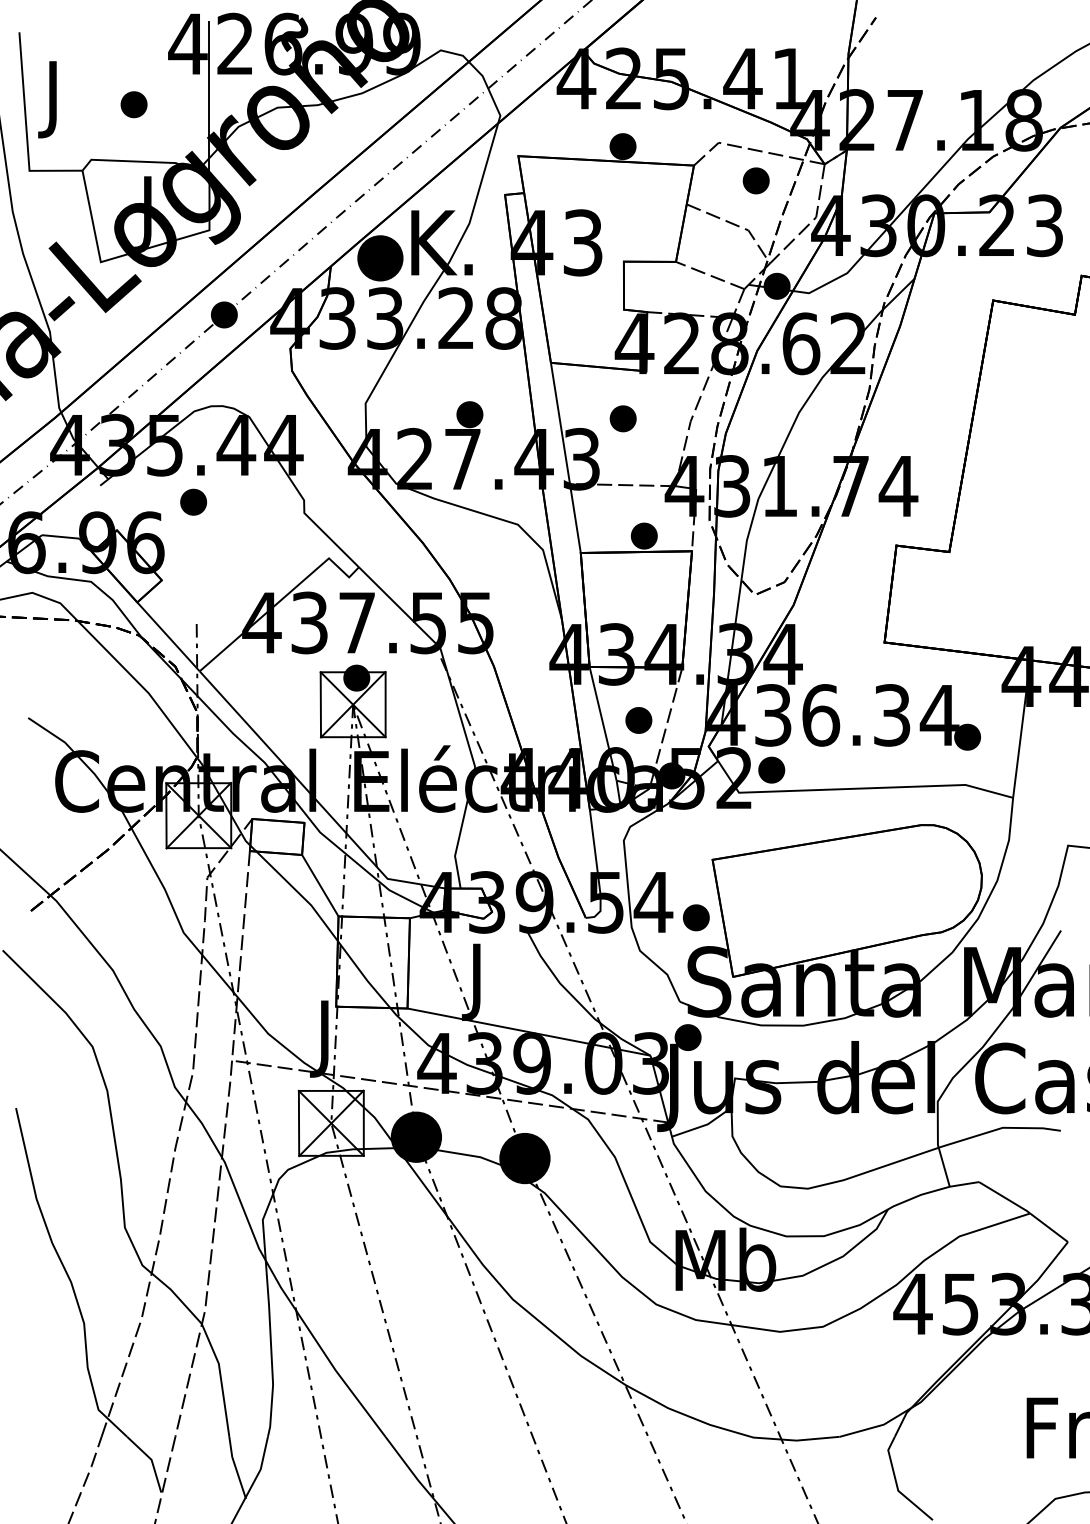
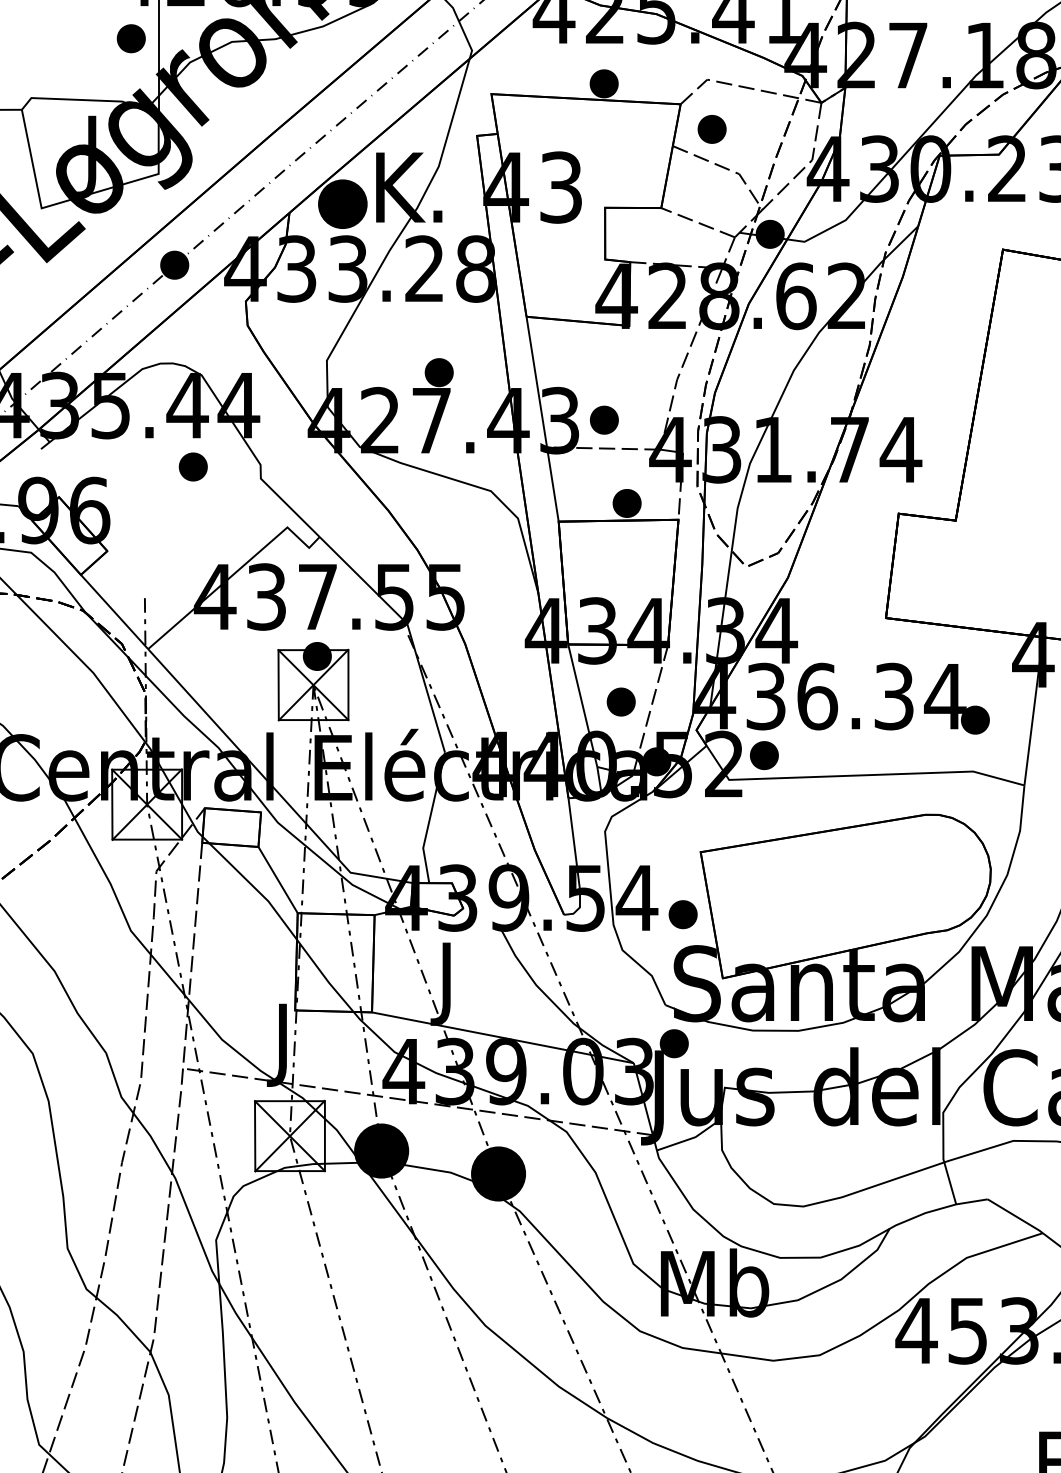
part: (133, 104) -> (130, 38), moved
part: (755, 180) -> (711, 128), moved
part: (622, 418) -> (603, 419), moved
part: (193, 501) -> (193, 466), moved

